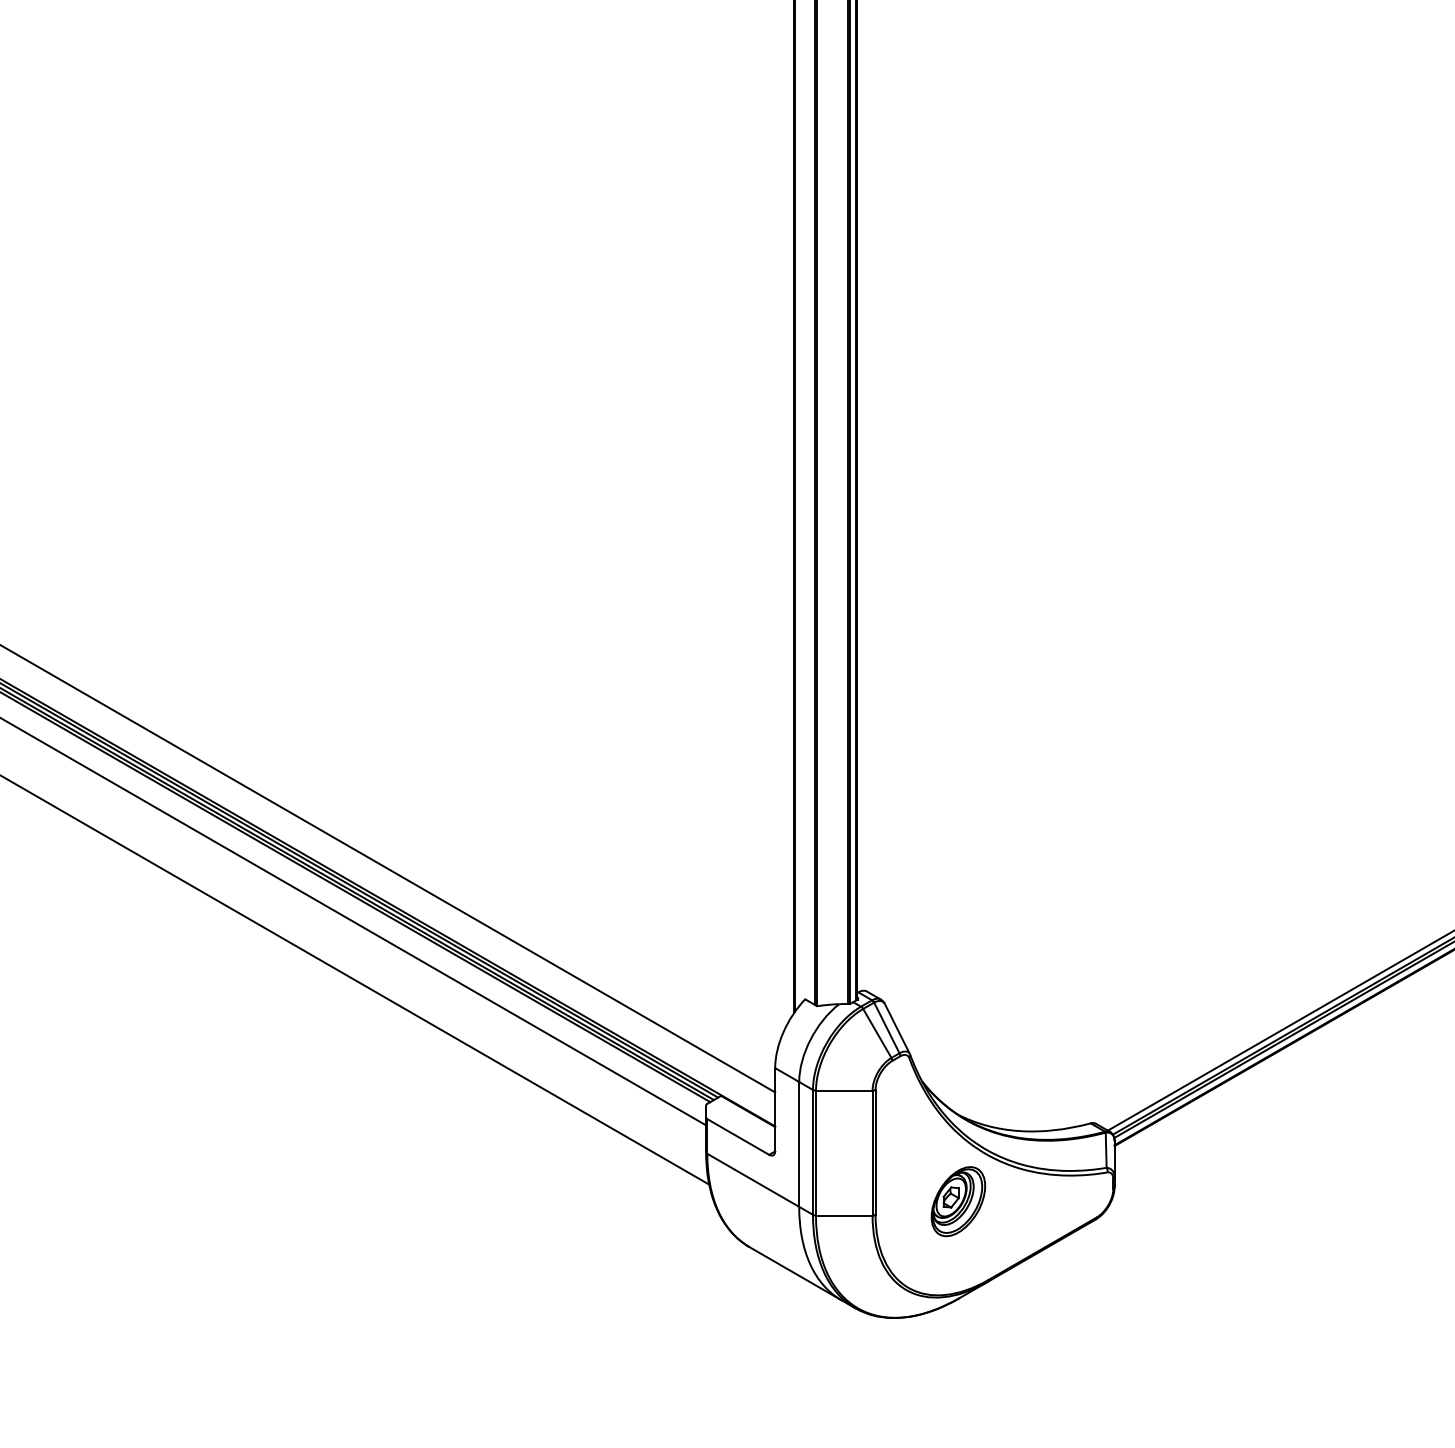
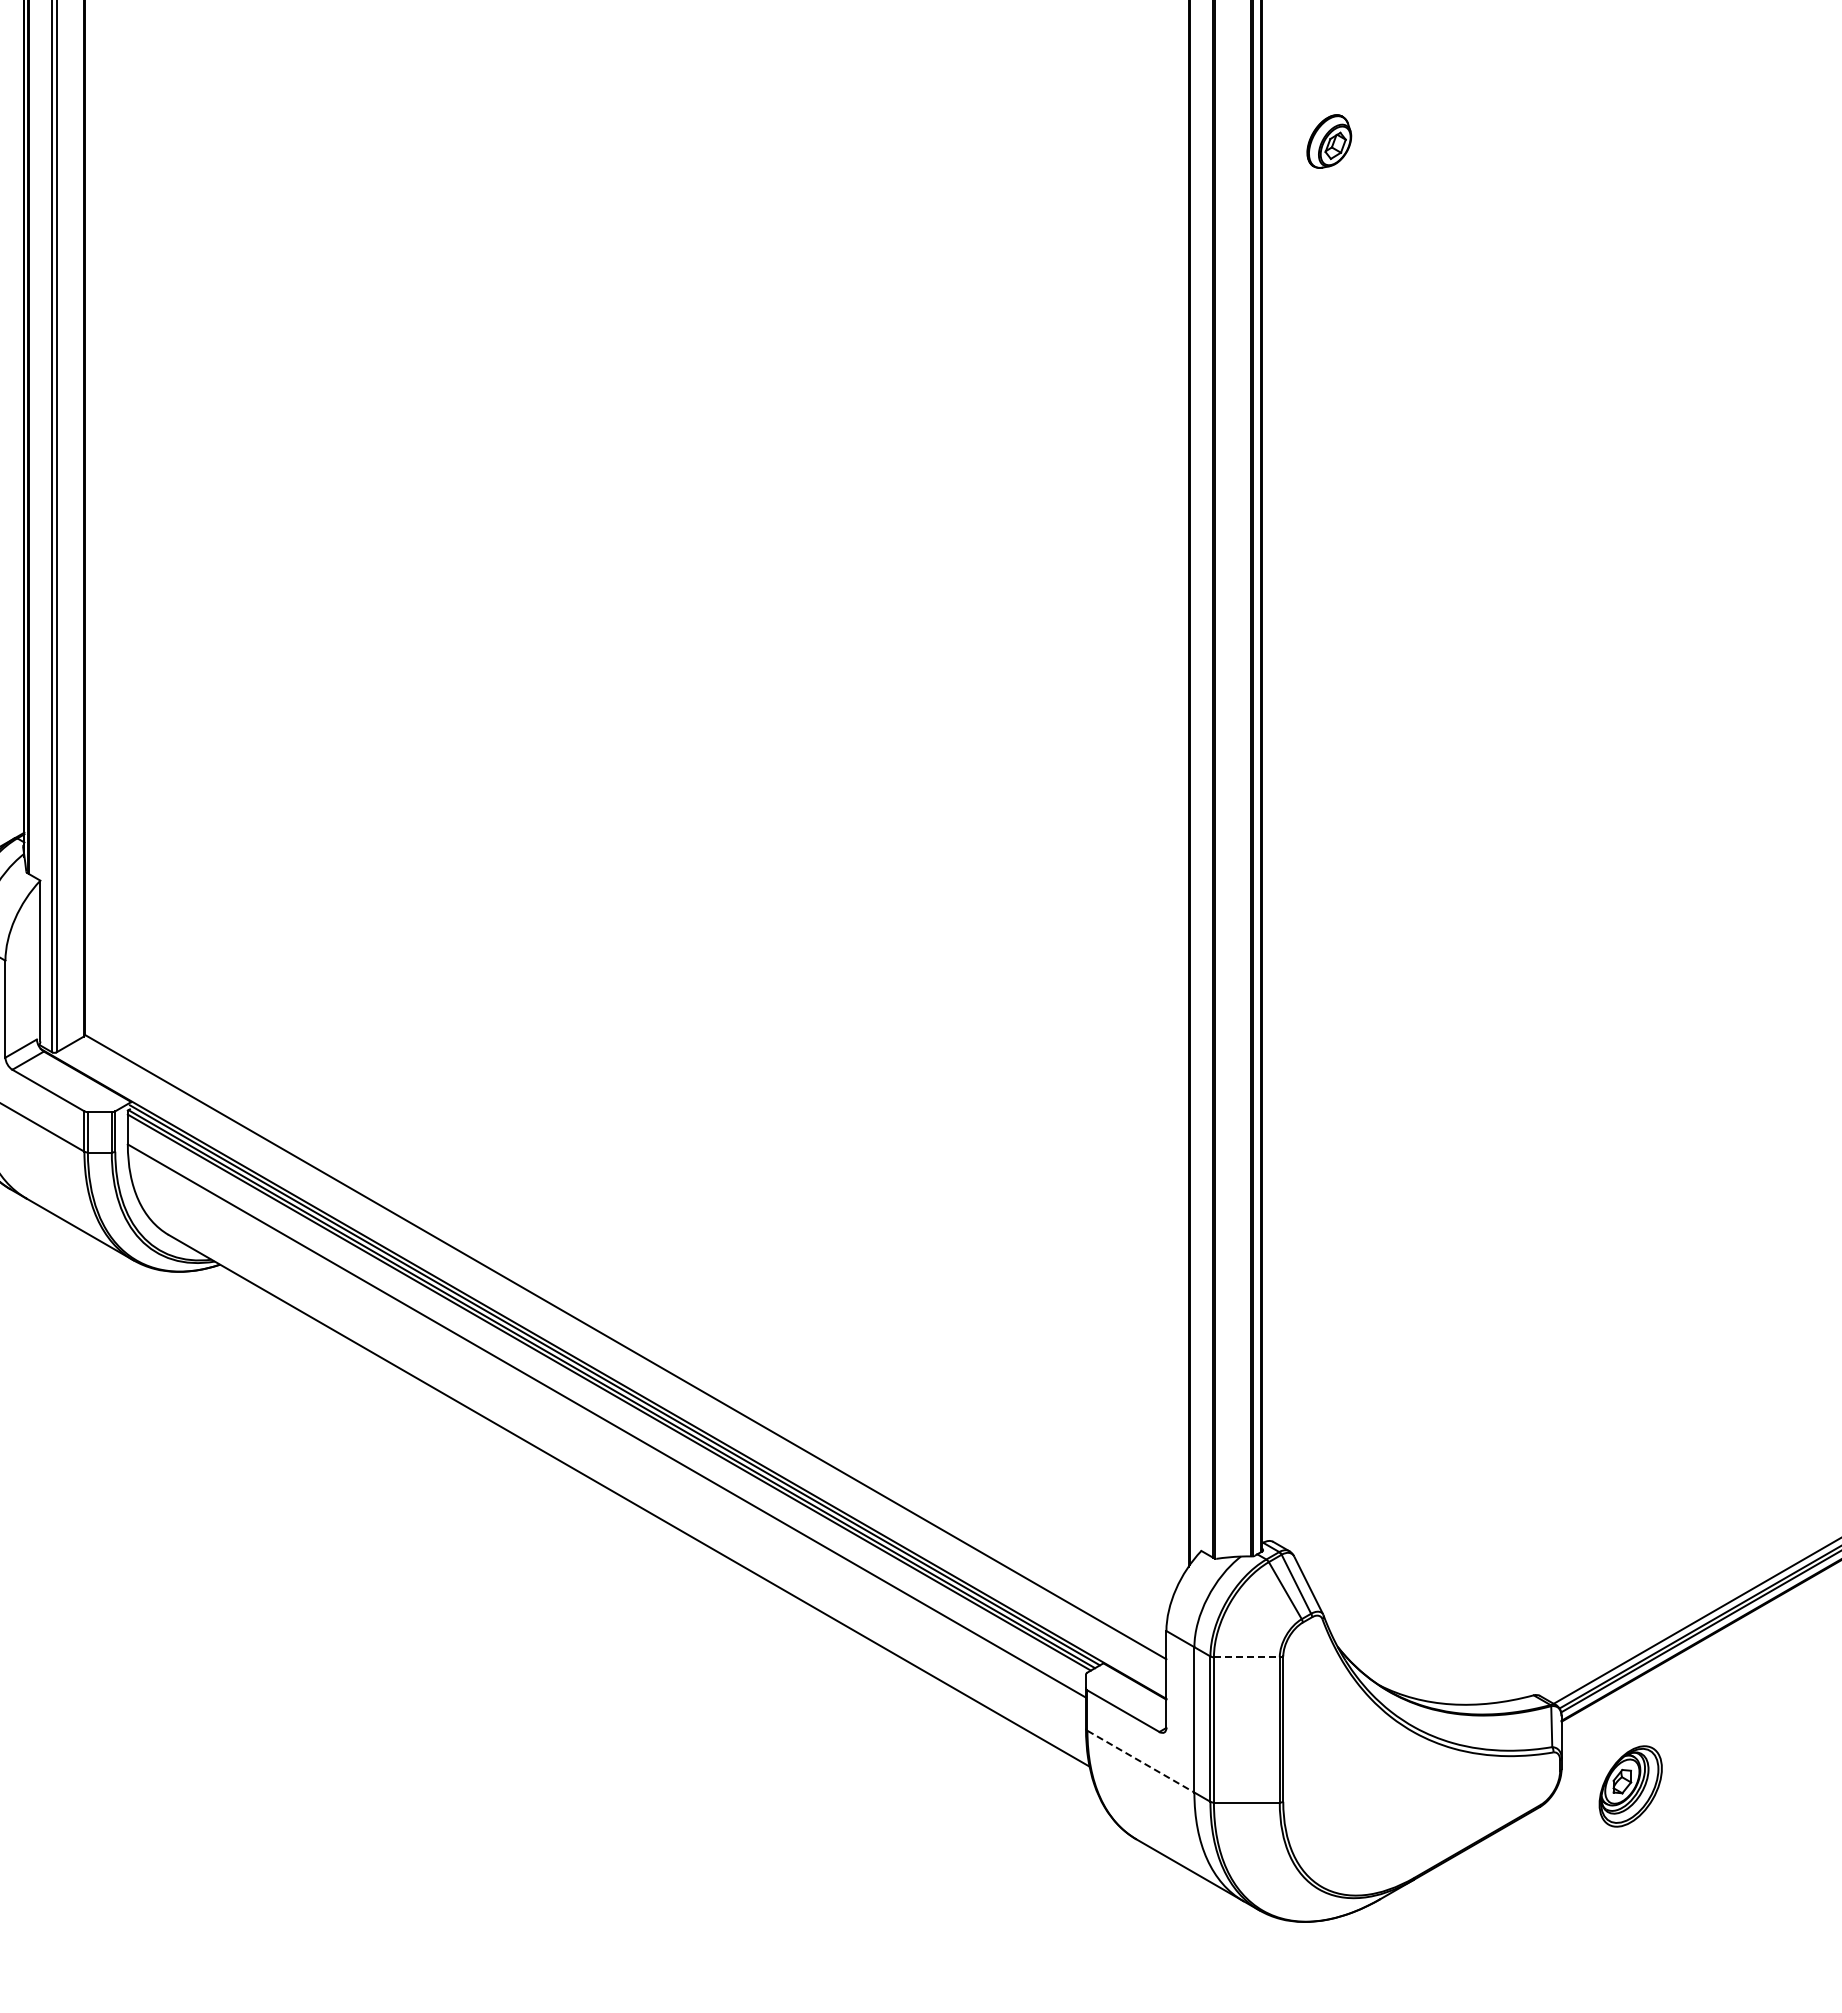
line: (843, 1090) -> (1246, 1657), solid -> dashed
line: (752, 1180) -> (1140, 1761), solid -> dashed
part: (958, 1201) -> (1630, 1786), moved

